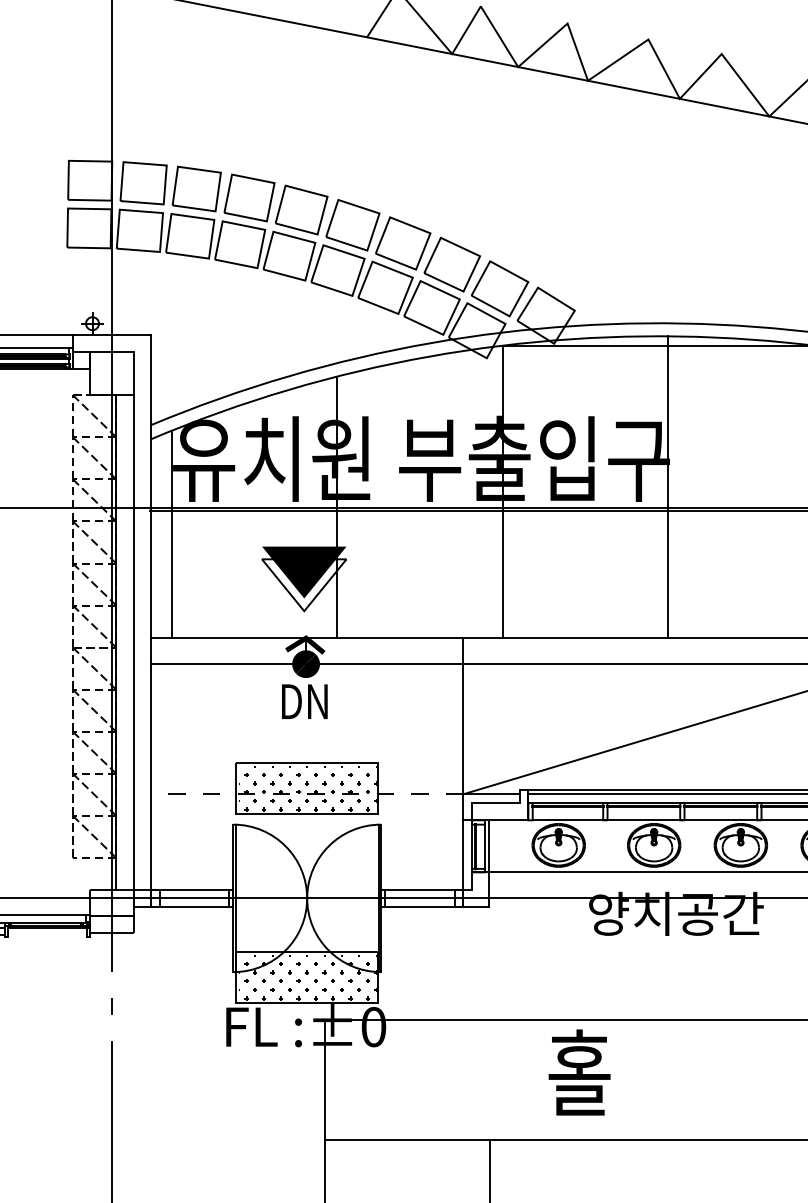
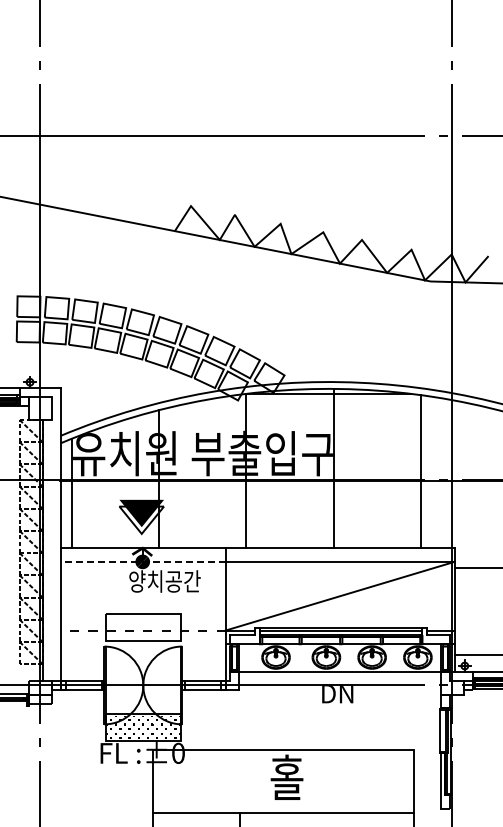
line: (133, 642) -> (51, 550), removed
line: (305, 663) -> (142, 561), solid -> dashed
text: (347, 701) -> (164, 581), DN -> 양치공간
hatch: (309, 788) -> (144, 627), removed
text: (677, 913) -> (338, 693), 양치공간 -> DN

